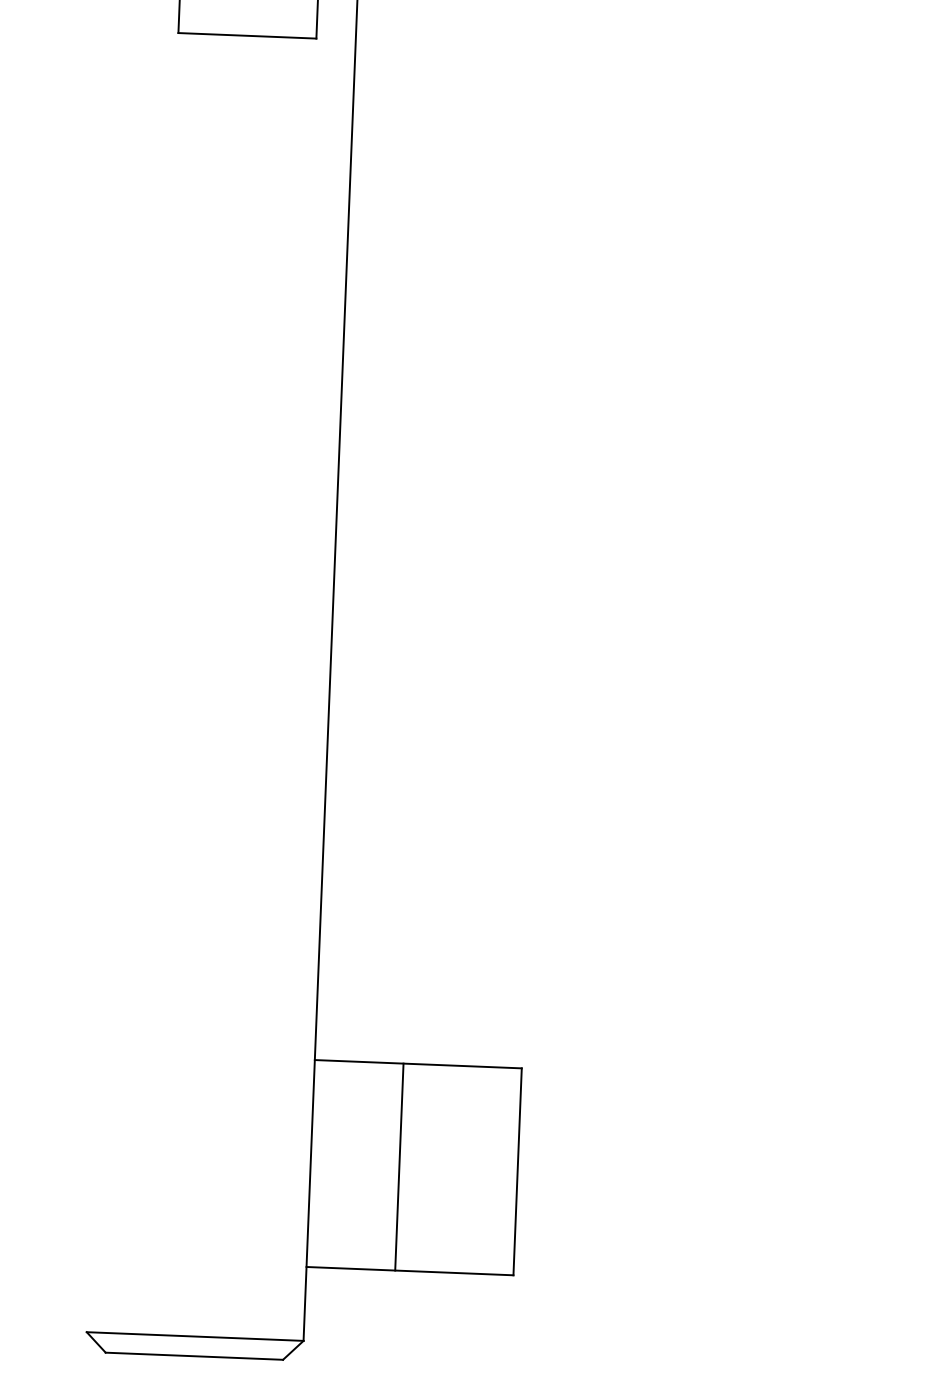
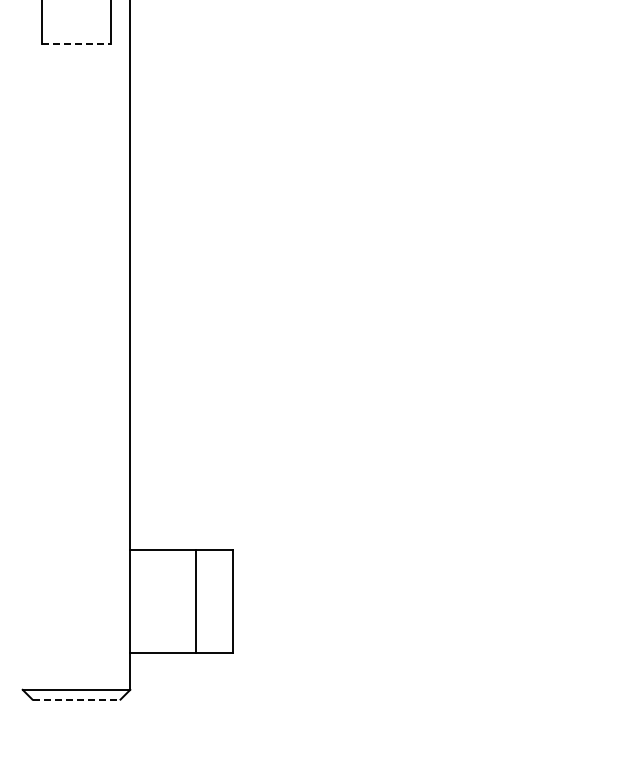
line: (249, 36) -> (77, 44), solid -> dashed
line: (399, 1166) -> (196, 601), moved
line: (196, 1356) -> (77, 699), solid -> dashed

